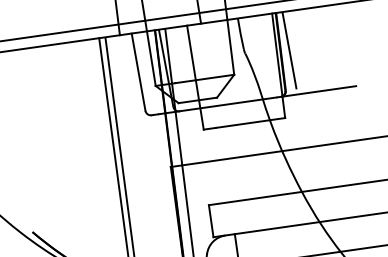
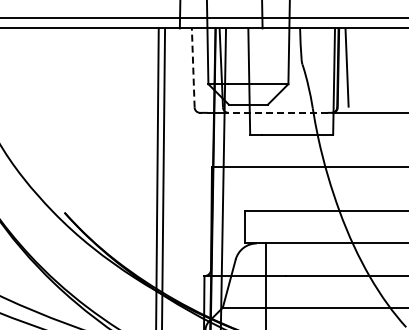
line: (138, 72) -> (193, 68), solid -> dashed
line: (227, 104) -> (277, 112), solid -> dashed

